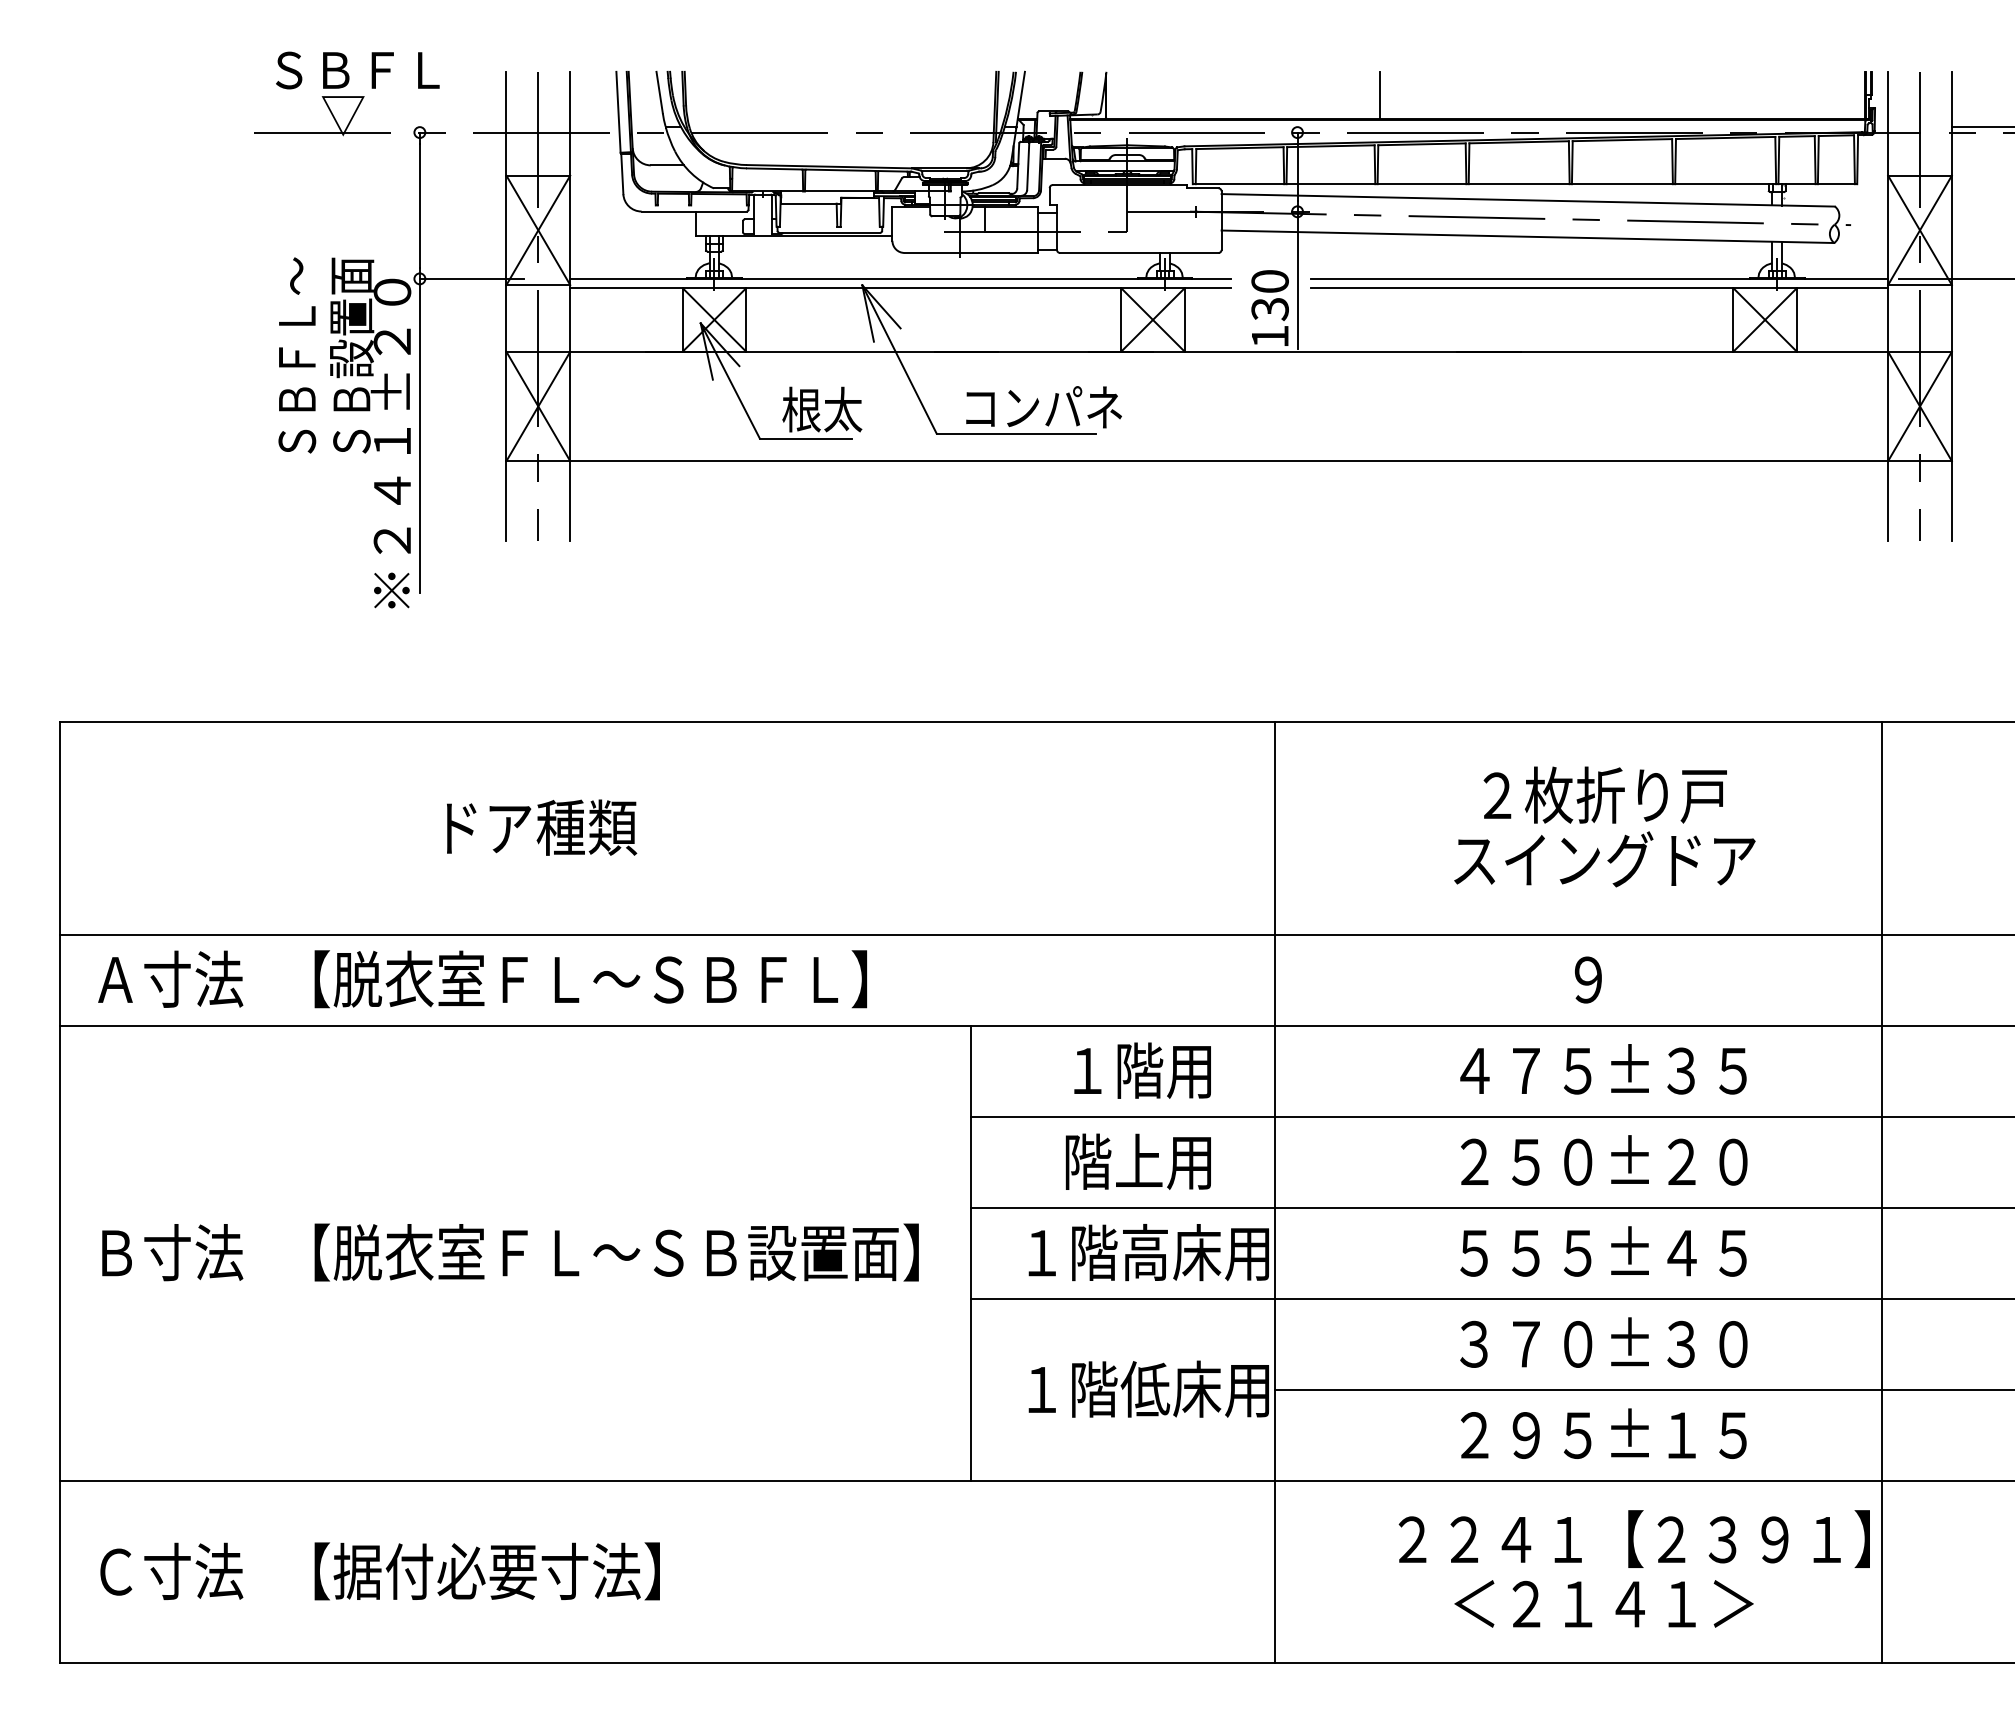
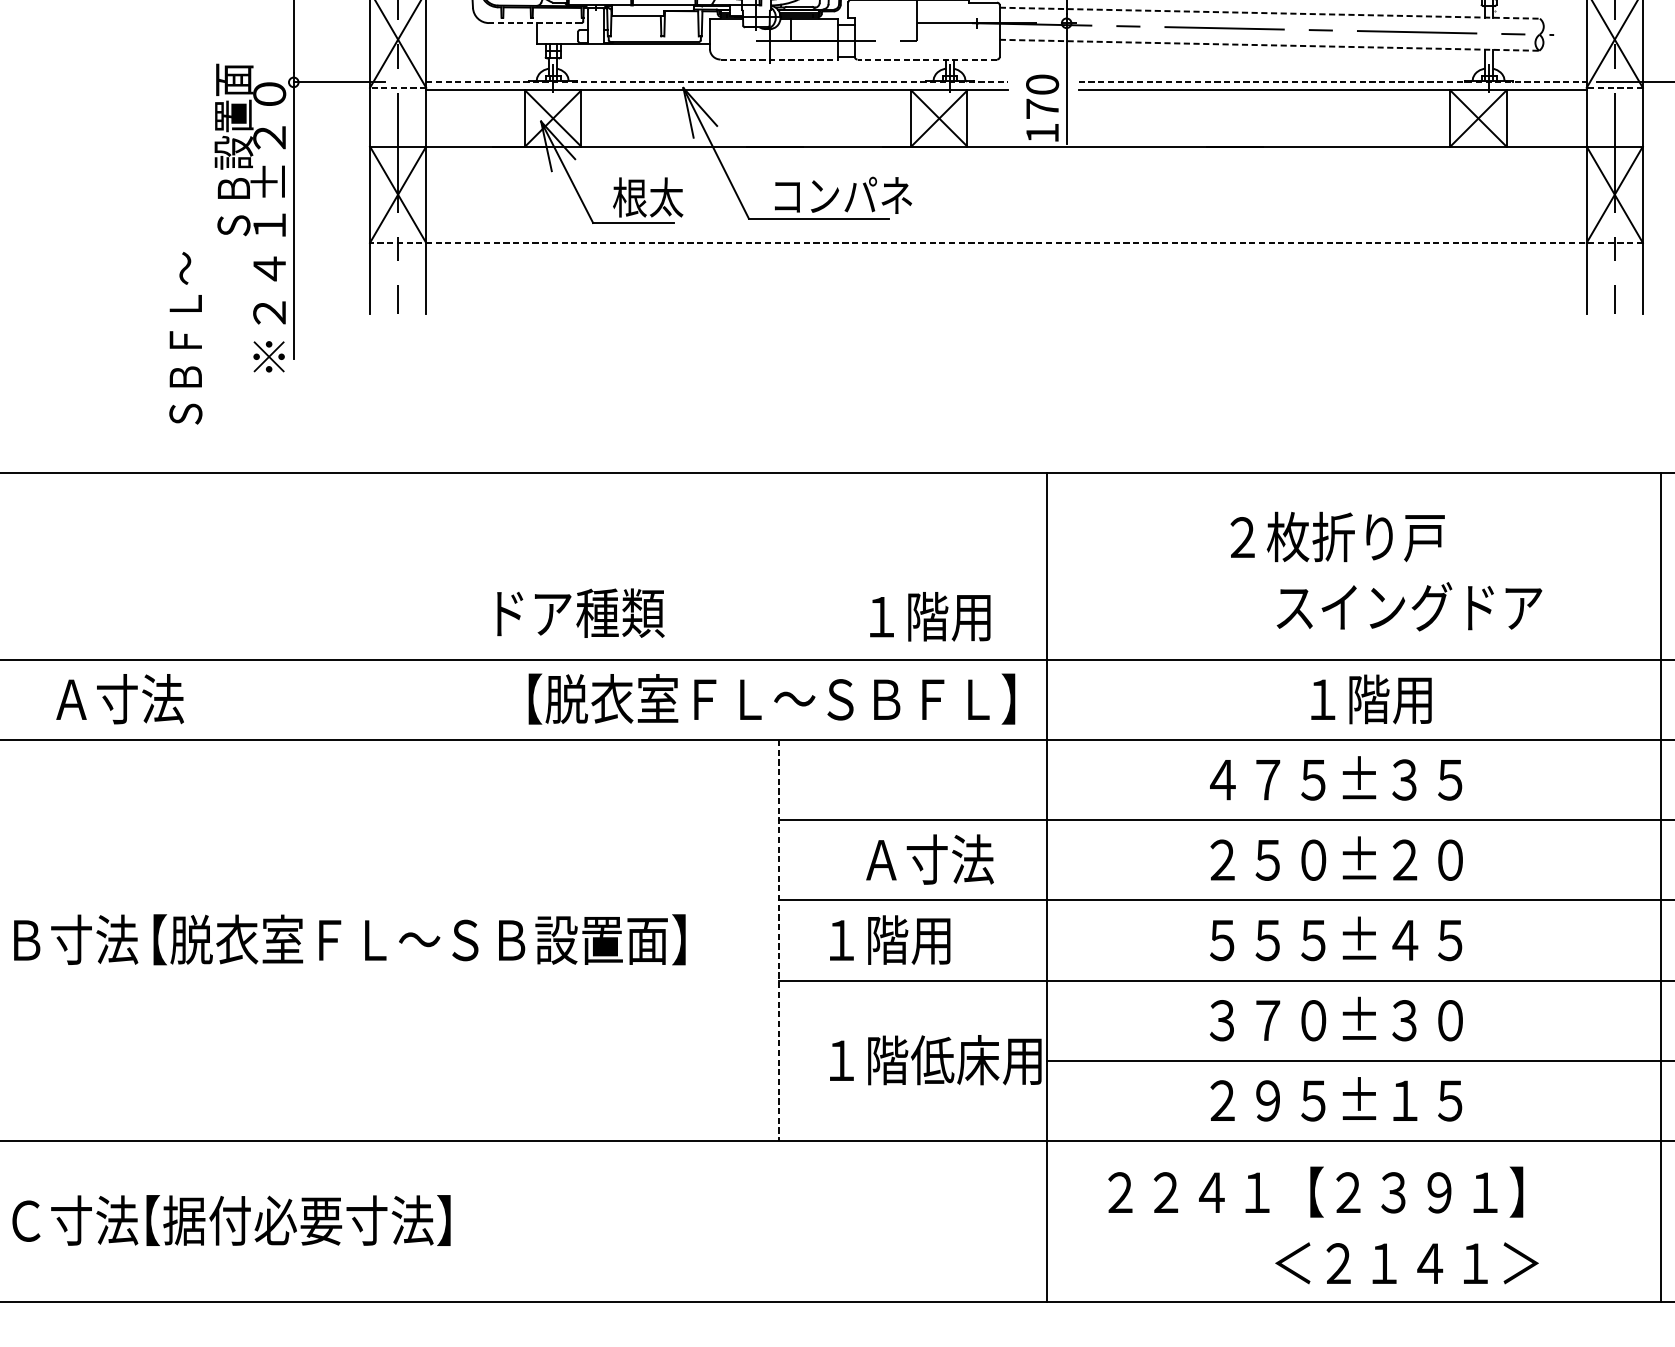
line: (1528, 200) -> (1270, 13), solid -> dashed
line: (694, 211) -> (535, 23), solid -> dashed
line: (1528, 236) -> (1270, 45), solid -> dashed
line: (971, 252) -> (779, 59), solid -> dashed
line: (1138, 252) -> (926, 59), solid -> dashed
line: (900, 278) -> (717, 82), solid -> dashed
line: (1600, 278) -> (1333, 82), solid -> dashed
line: (538, 285) -> (398, 88), solid -> dashed
line: (1920, 285) -> (1615, 88), solid -> dashed
text: (1269, 309) -> (1041, 109), 130 -> 170
text: (297, 355) -> (186, 338), moved
line: (1229, 461) -> (1006, 243), solid -> dashed
text: (542, 827) -> (581, 613), moved
text: (1604, 859) -> (1409, 606), moved
text: (170, 978) -> (119, 698), moved
text: (590, 979) -> (771, 699), moved
text: (1643, 979) -> (1371, 699), ９ -> １階用
text: (1142, 1070) -> (930, 616), moved
text: (1139, 1161) -> (927, 859), 階上用 -> Ａ寸法
line: (1882, 1192) -> (1661, 886), moved
text: (616, 1252) -> (419, 939), moved
text: (1194, 1252) -> (975, 939), １階高床用 -> １階用
line: (971, 1253) -> (779, 940), solid -> dashed
text: (1633, 1538) -> (1314, 1191), moved
text: (486, 1571) -> (297, 1220), moved
text: (1603, 1603) -> (1406, 1262), moved

